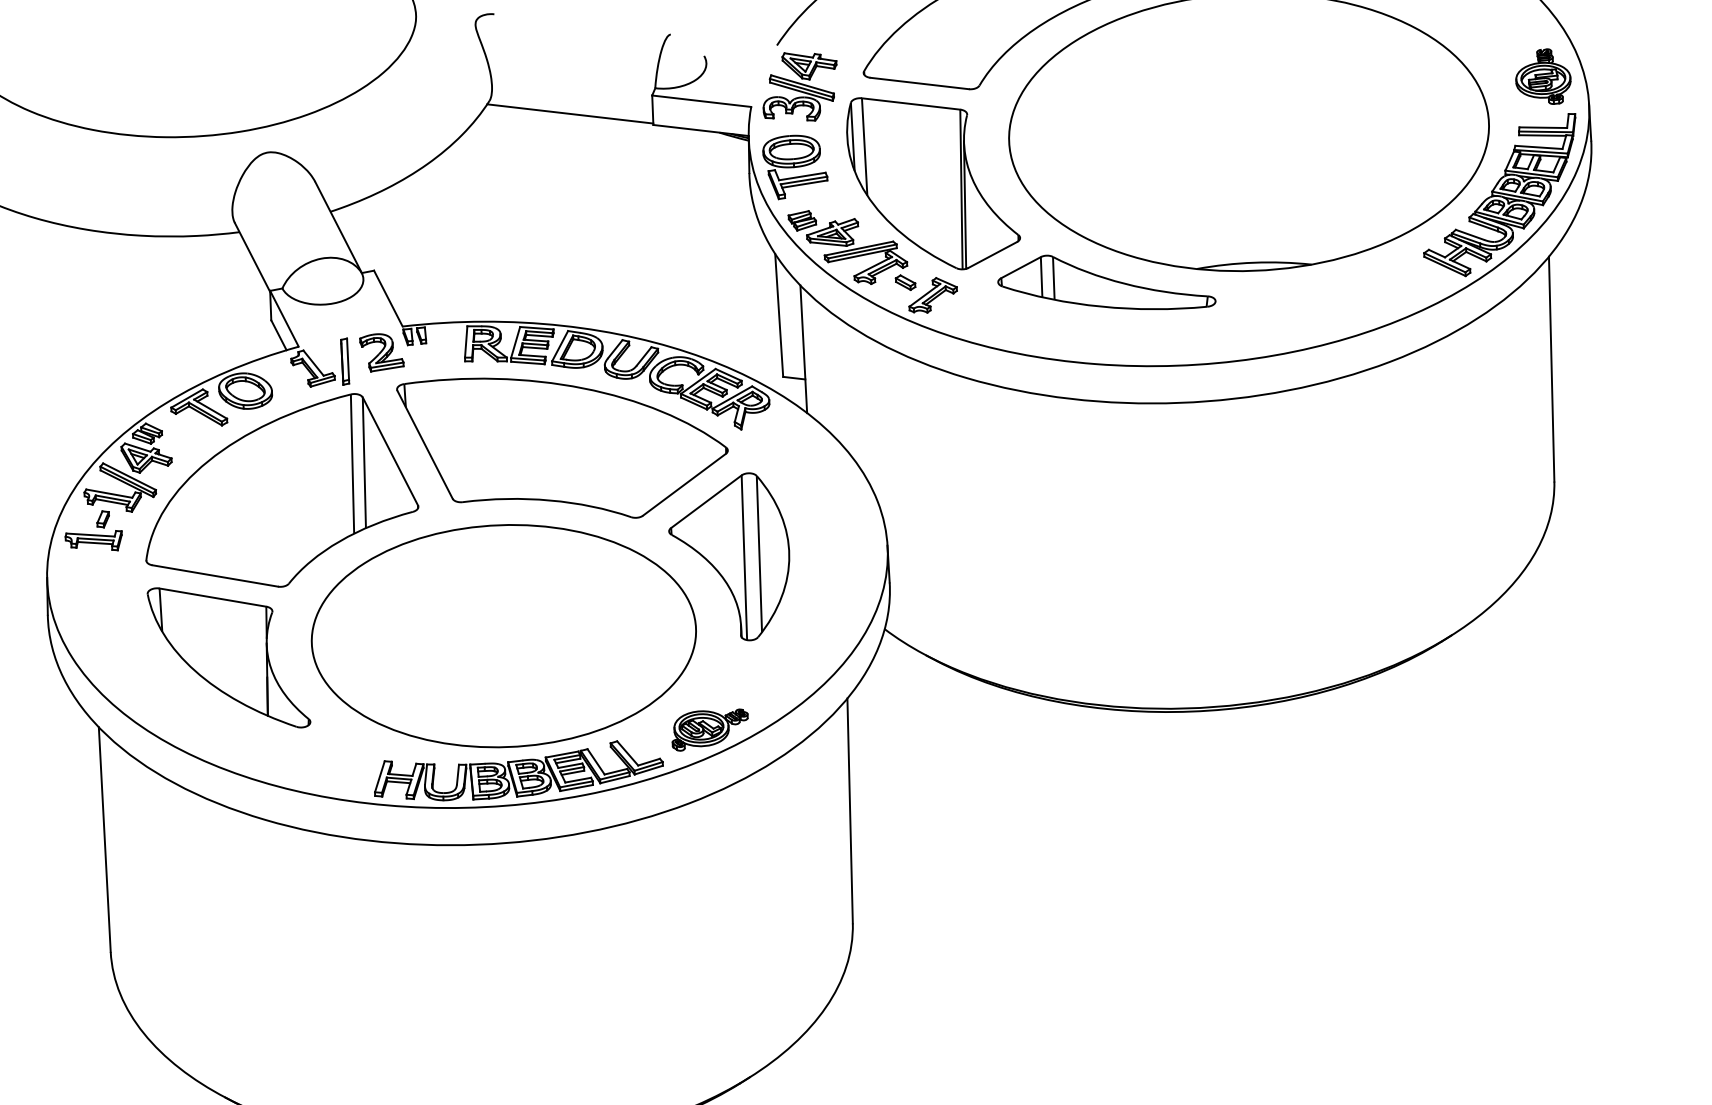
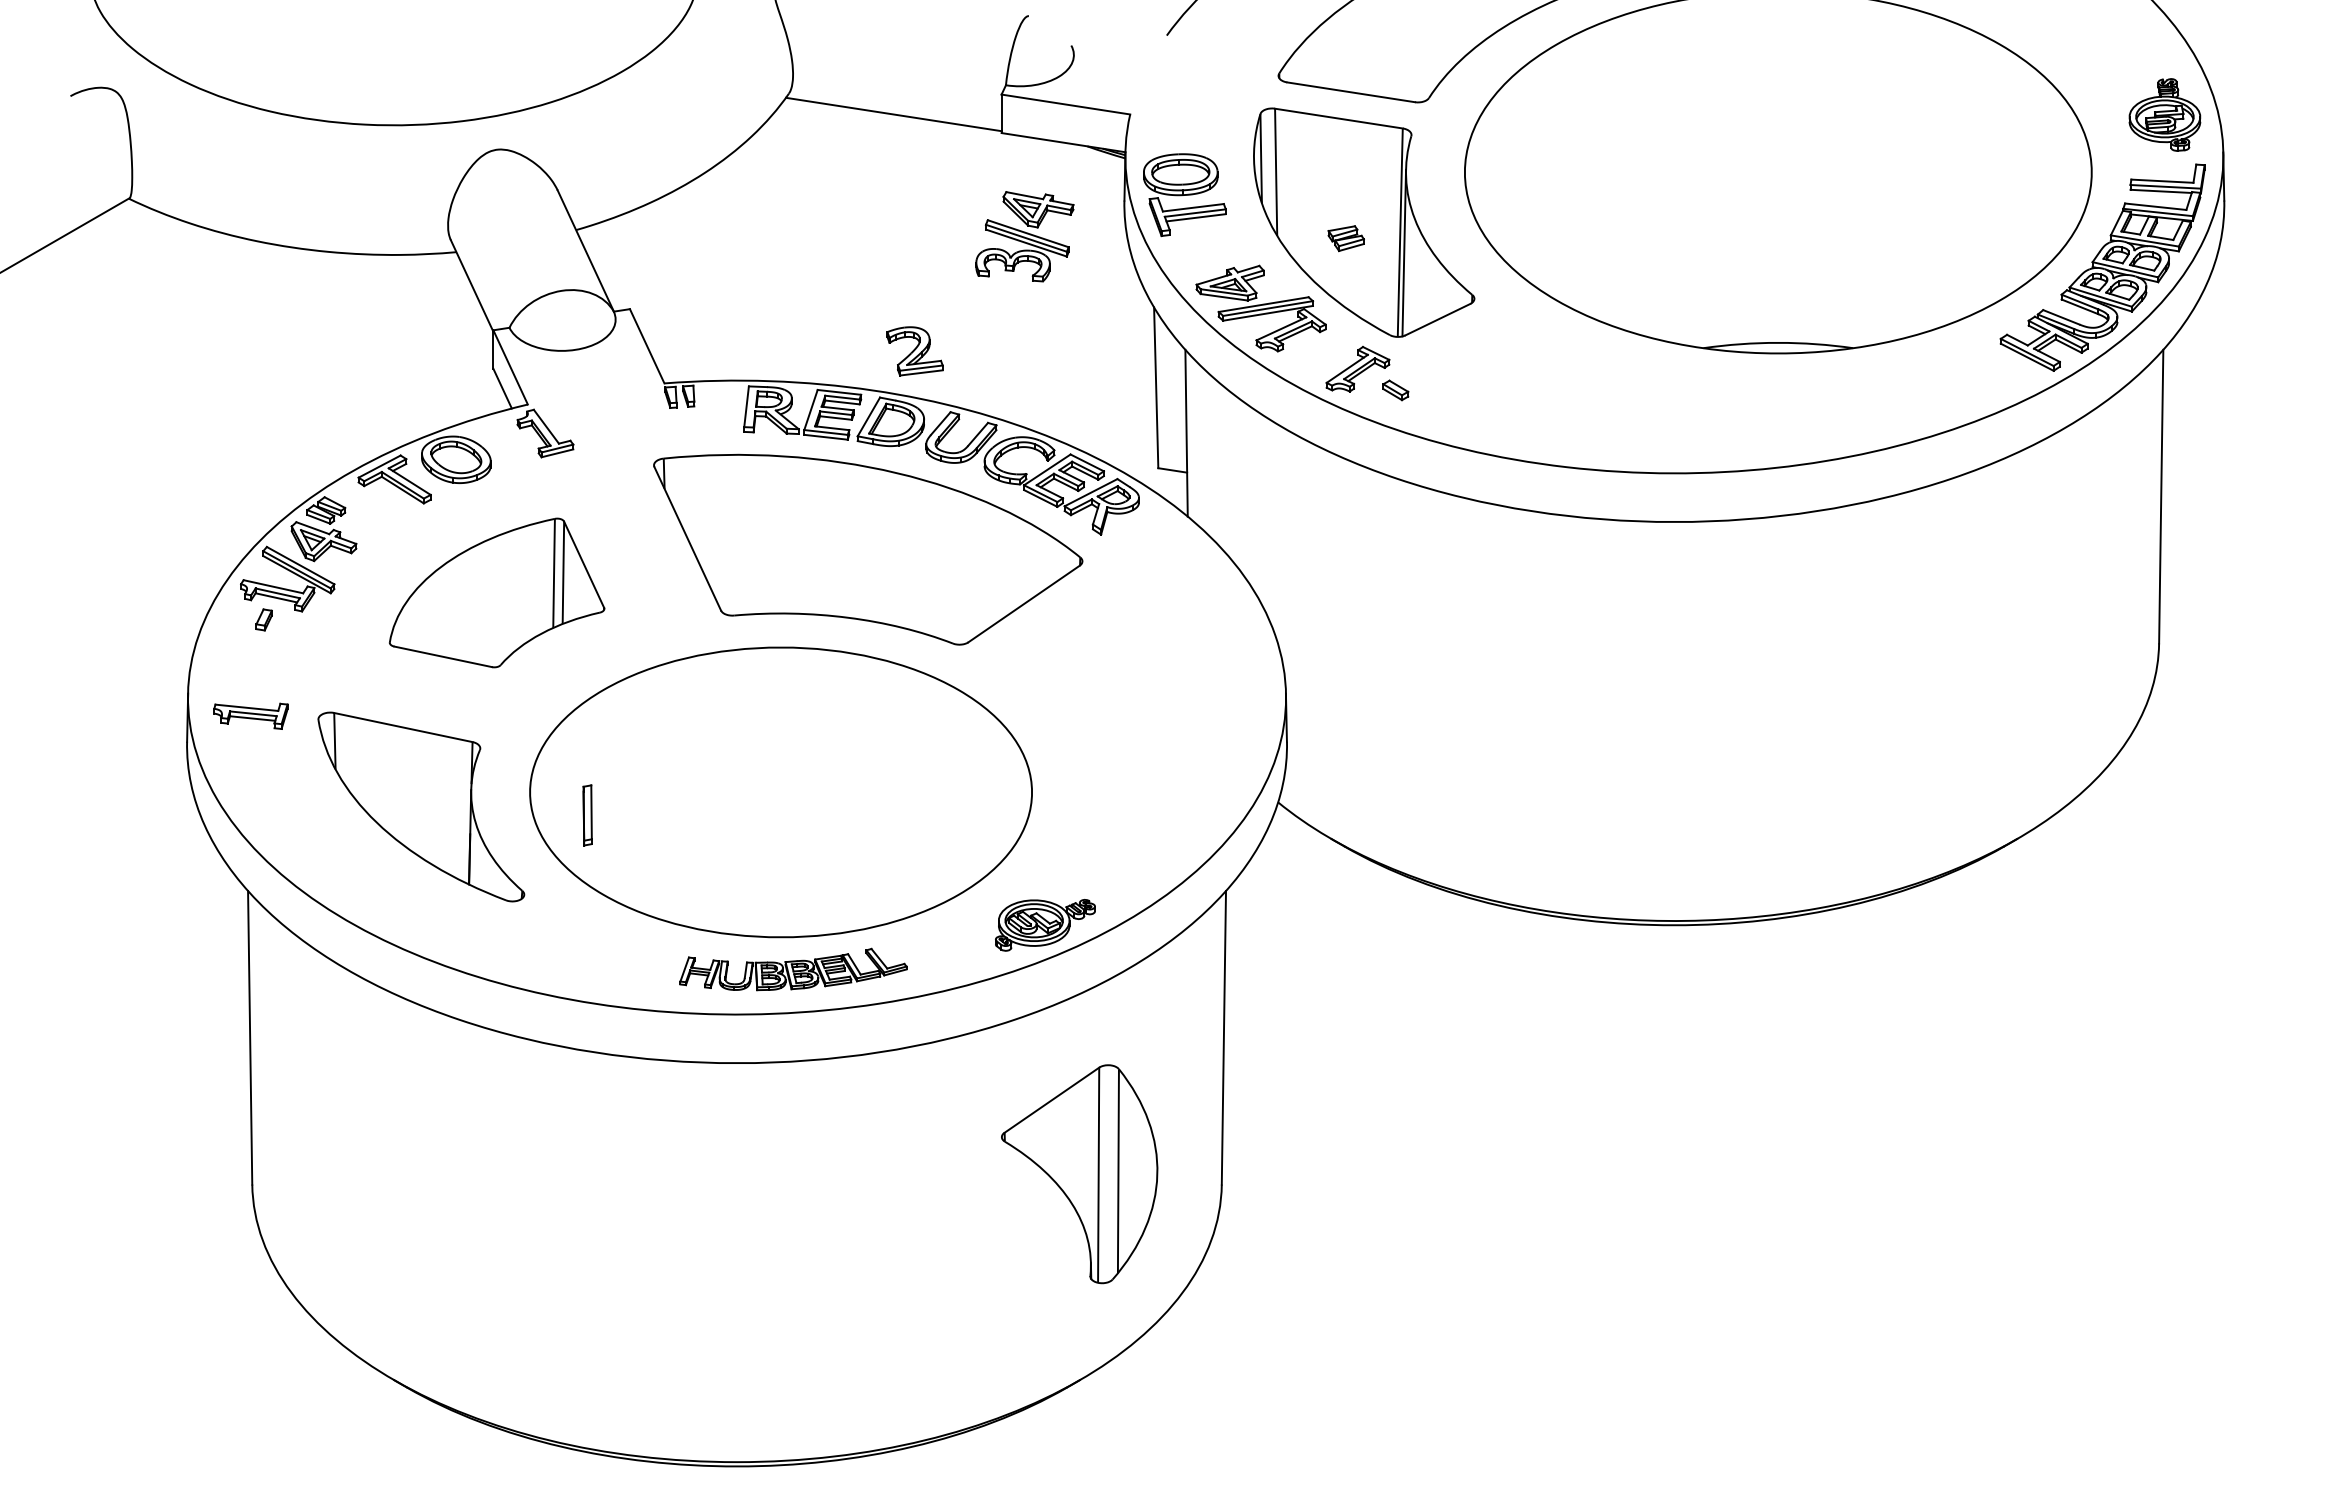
part: (799, 86) -> (1024, 236), moved
part: (801, 220) -> (1345, 238), moved
part: (1106, 281) -> (1584, 360), removed
part: (905, 282) -> (1395, 390), moved
part: (381, 352) -> (914, 351), moved
part: (345, 361) -> (587, 815), moved
part: (280, 491) -> (496, 592), size x0.6
part: (93, 540) -> (250, 715), moved
part: (729, 557) -> (1079, 1174), moved
part: (518, 771) -> (793, 969), size x0.6

